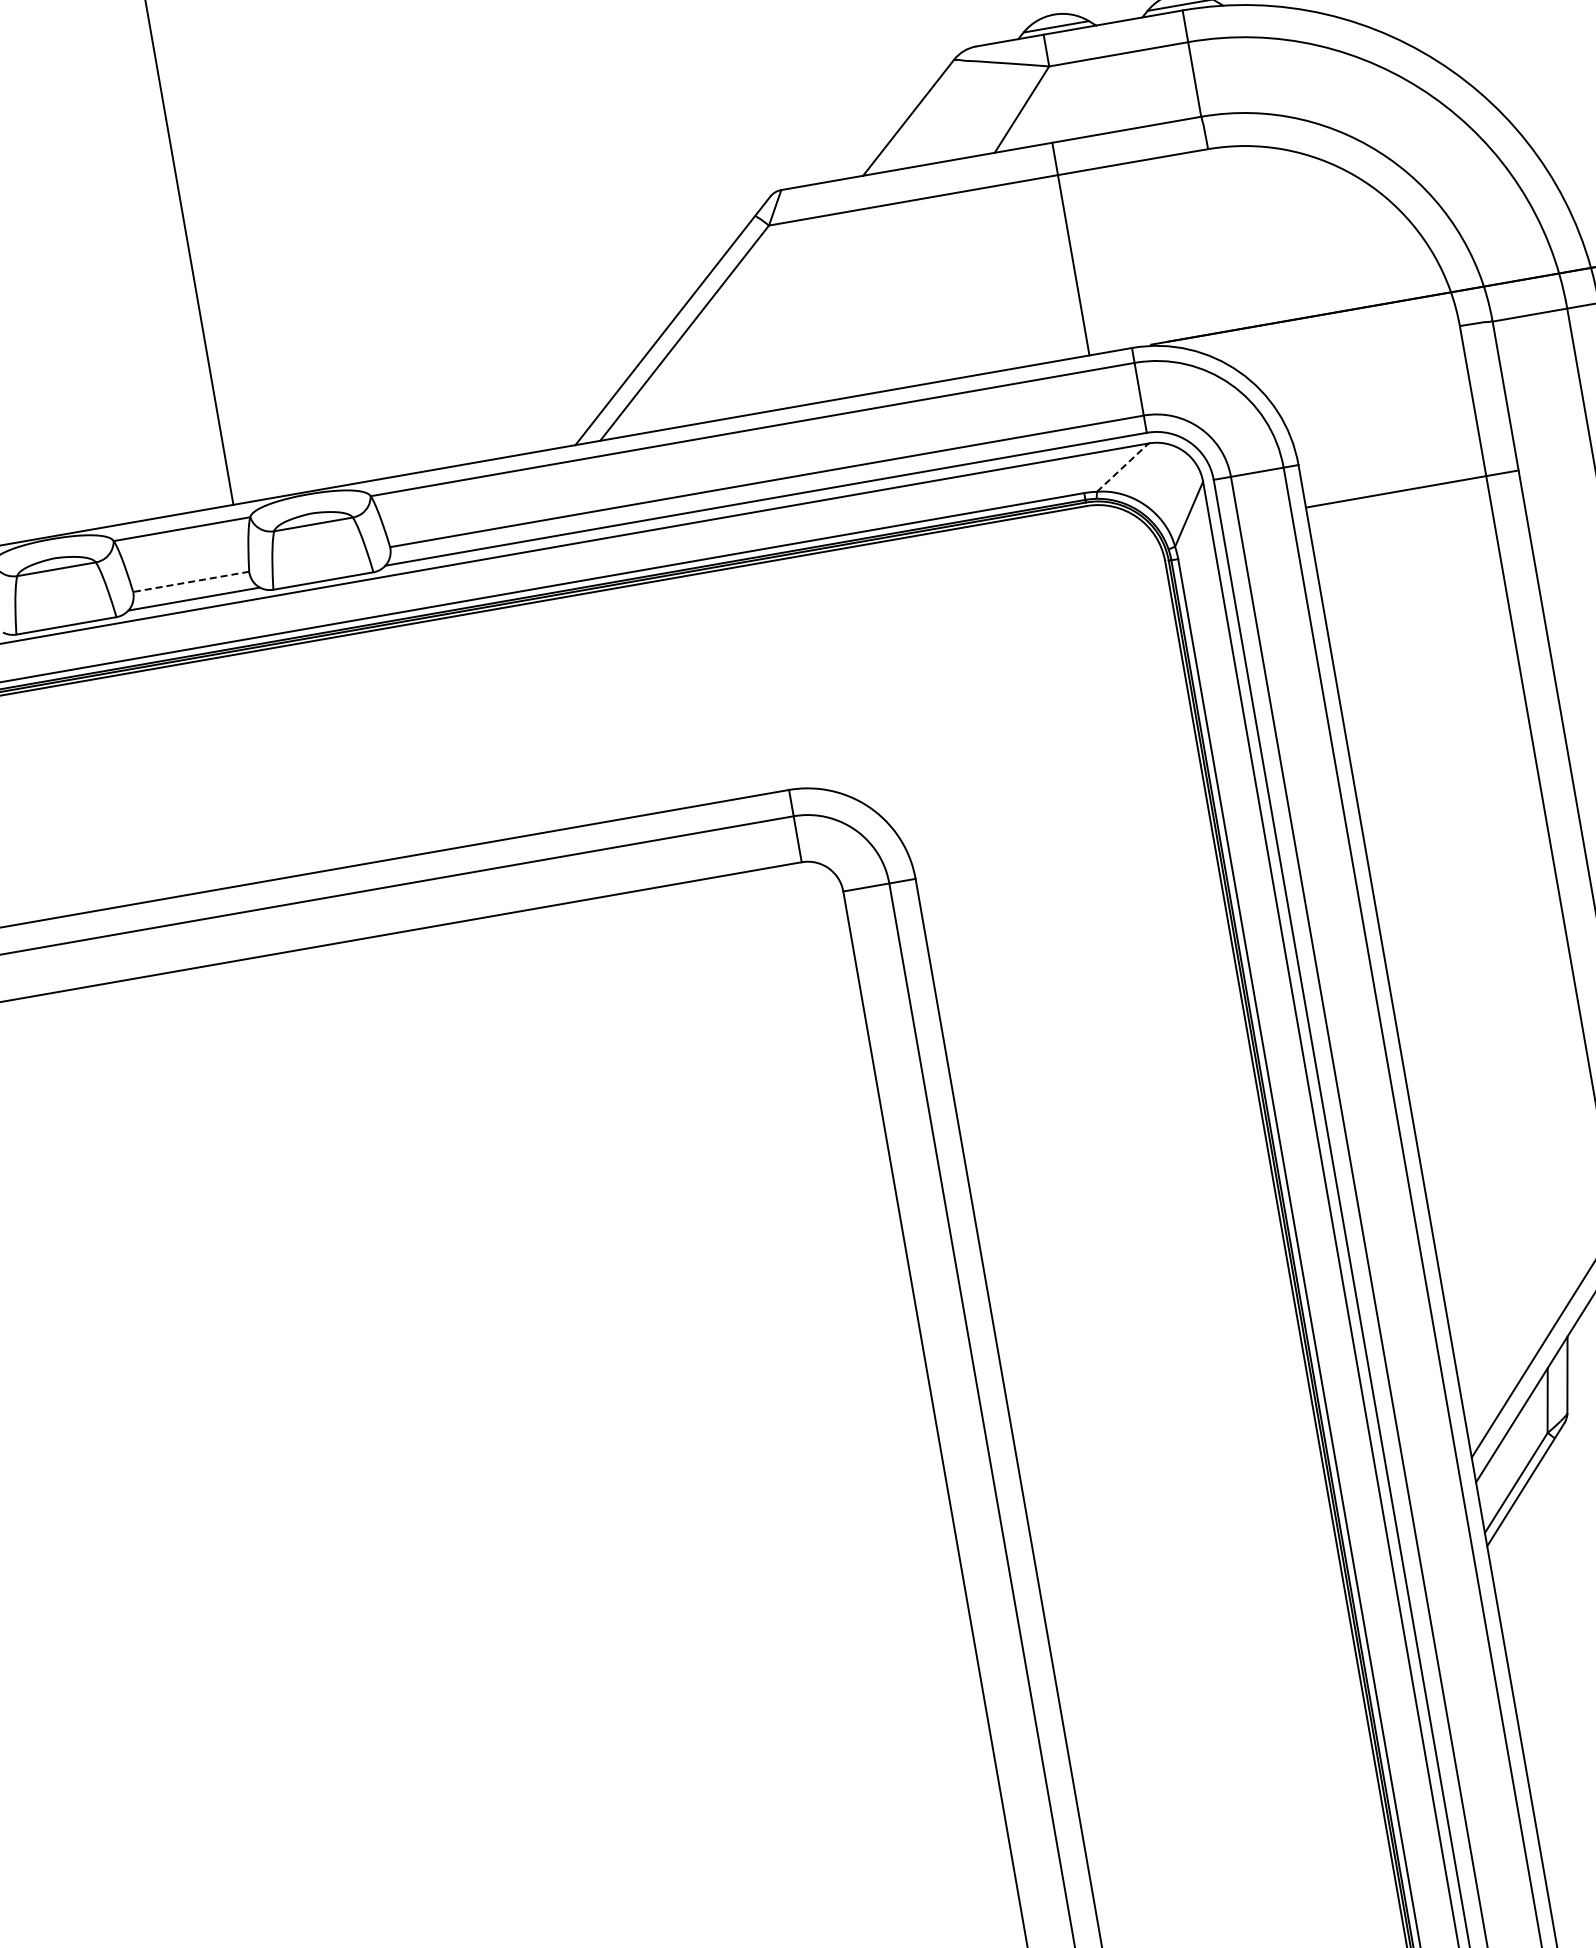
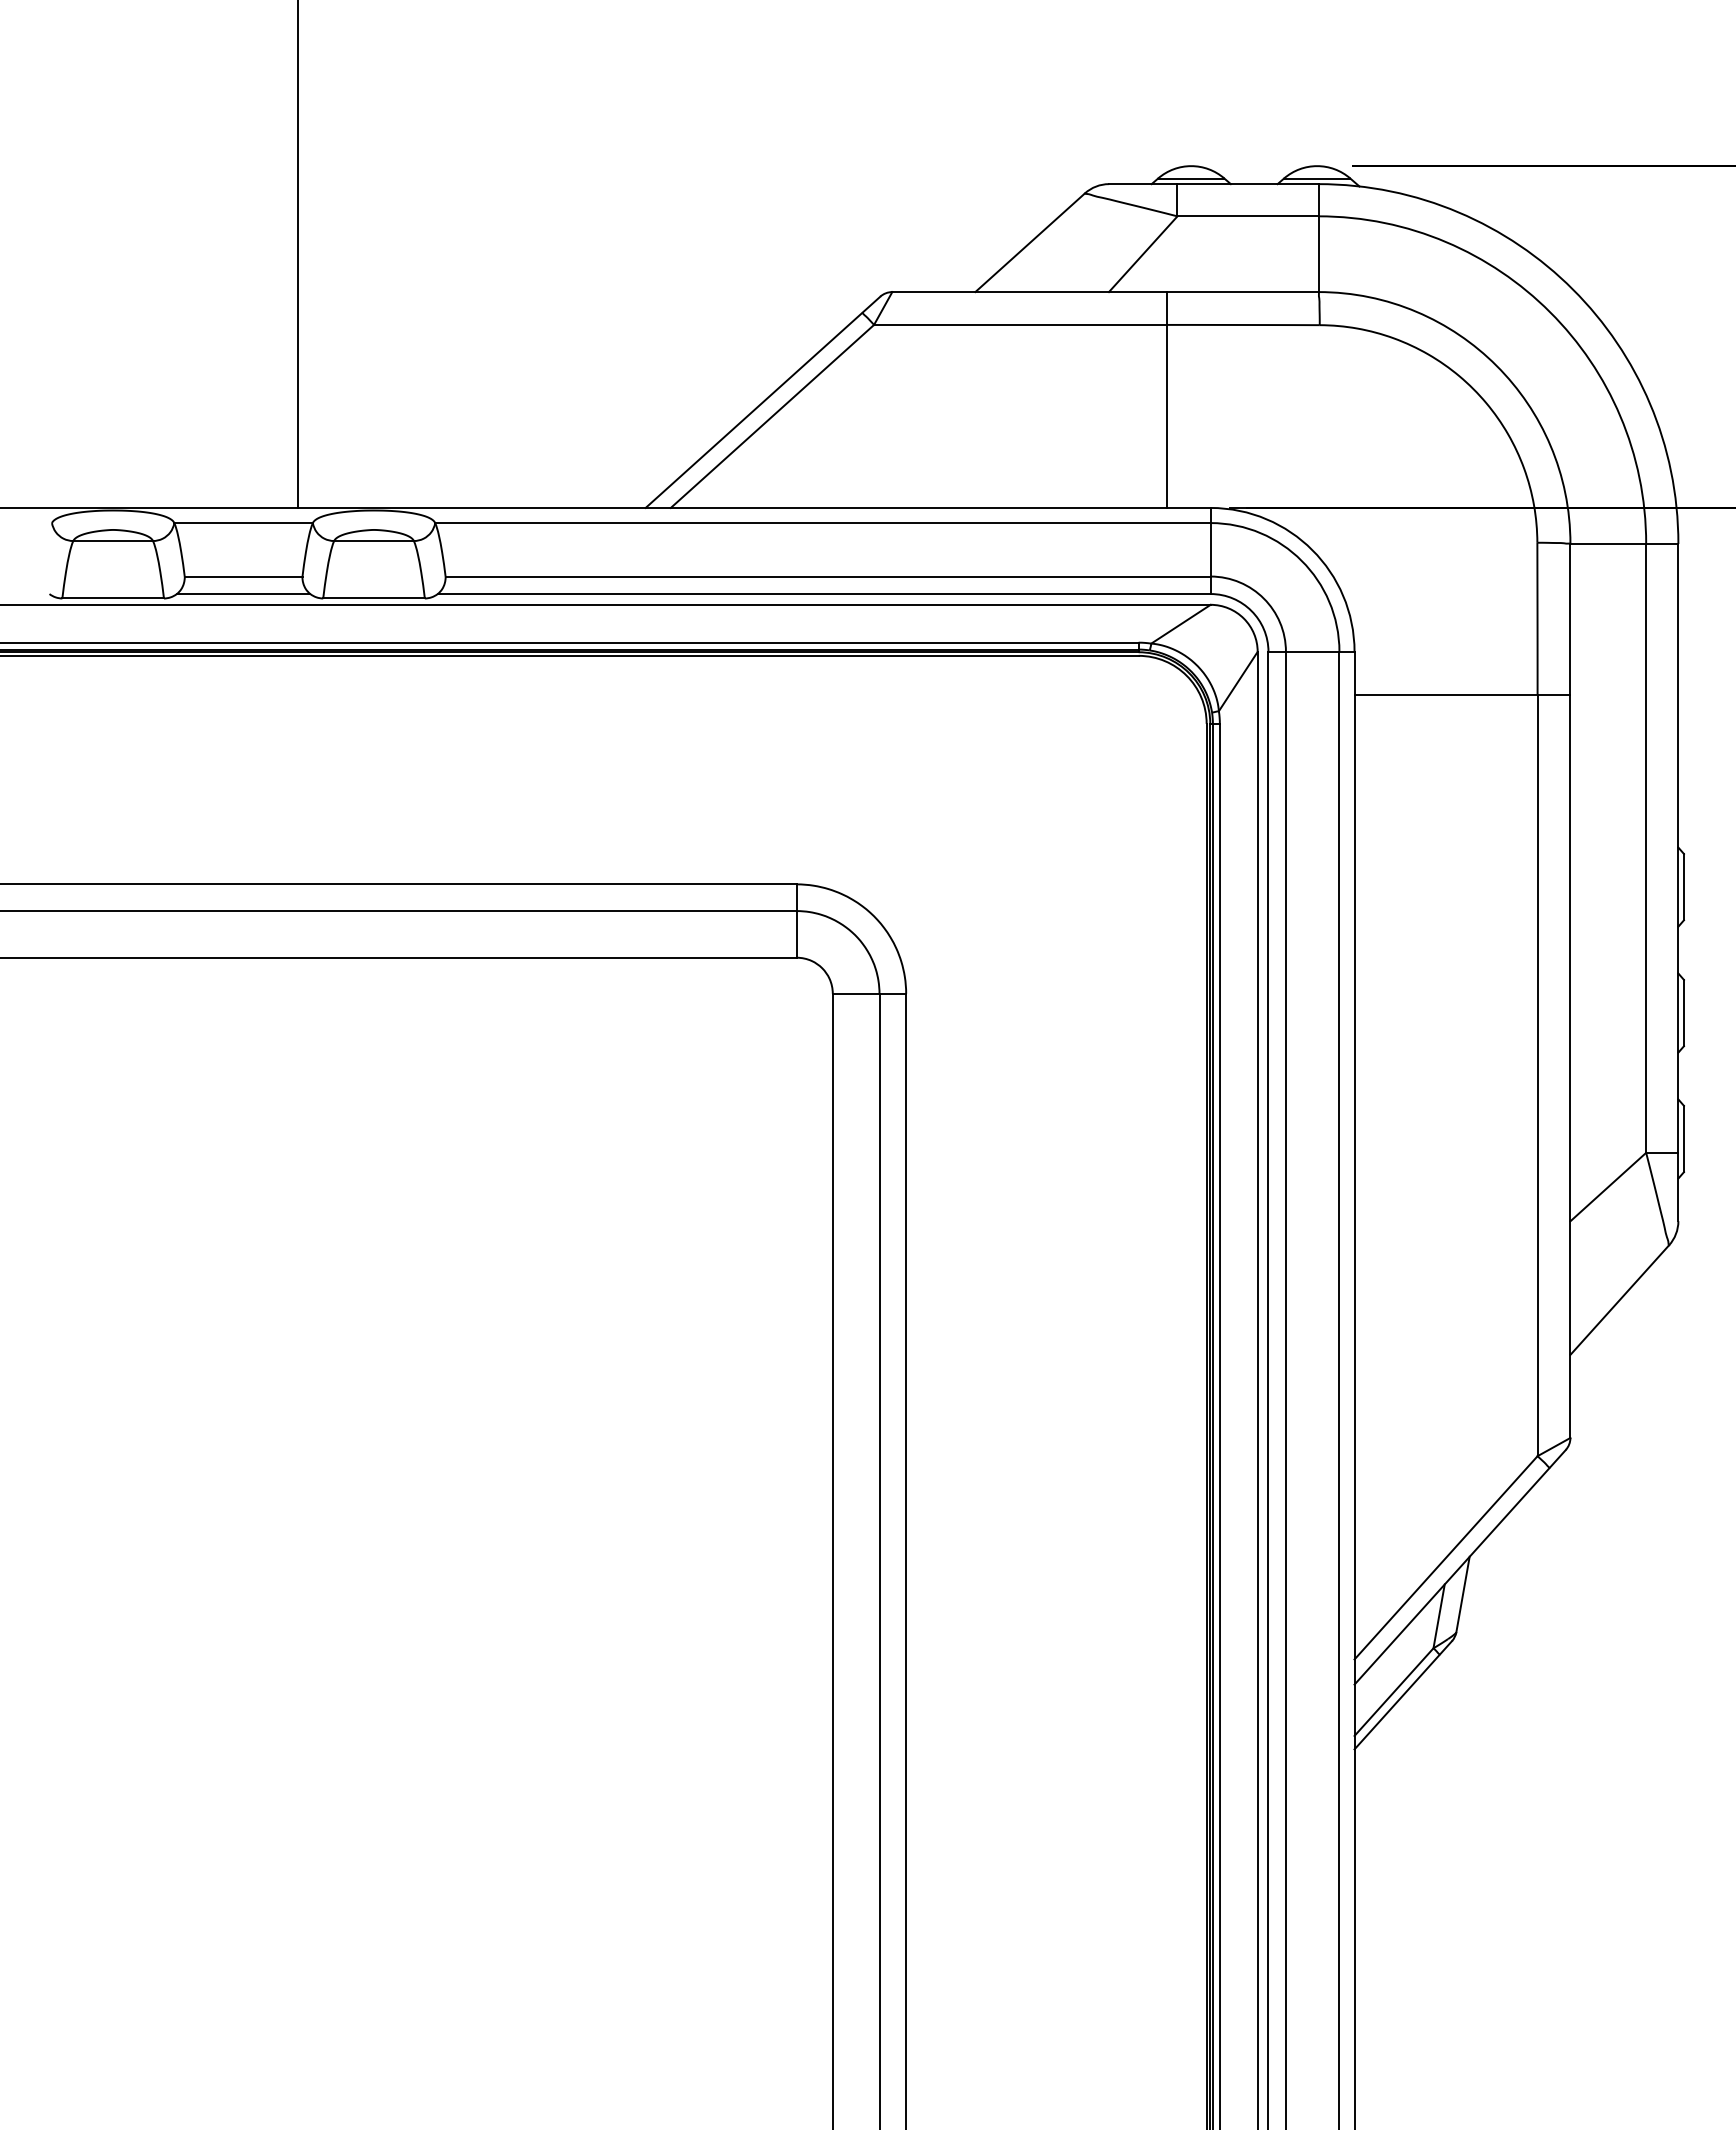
line: (1123, 466) -> (1181, 623), dashed -> solid
line: (191, 581) -> (243, 576), dashed -> solid

